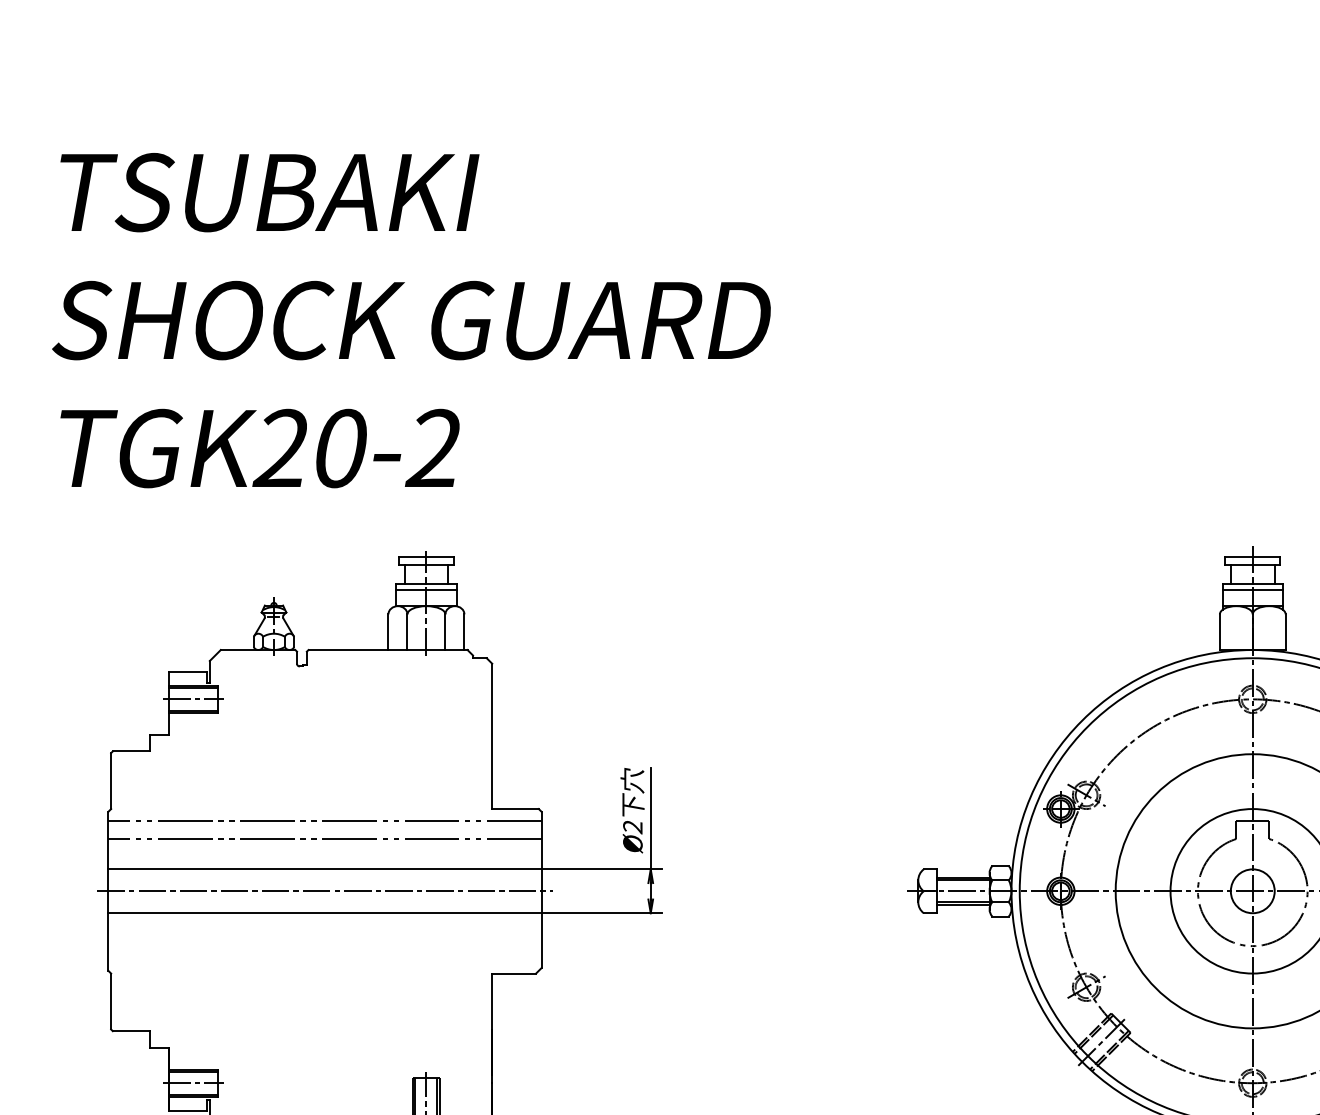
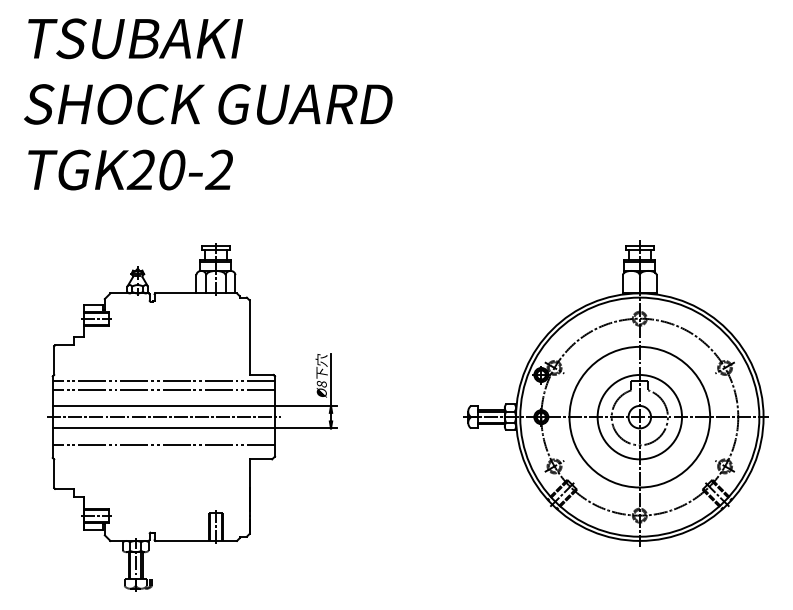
text: (411, 320) -> (208, 104), moved
text: (632, 827) -> (321, 384), Ø2 -> Ø8
line: (324, 946) -> (163, 445), added

